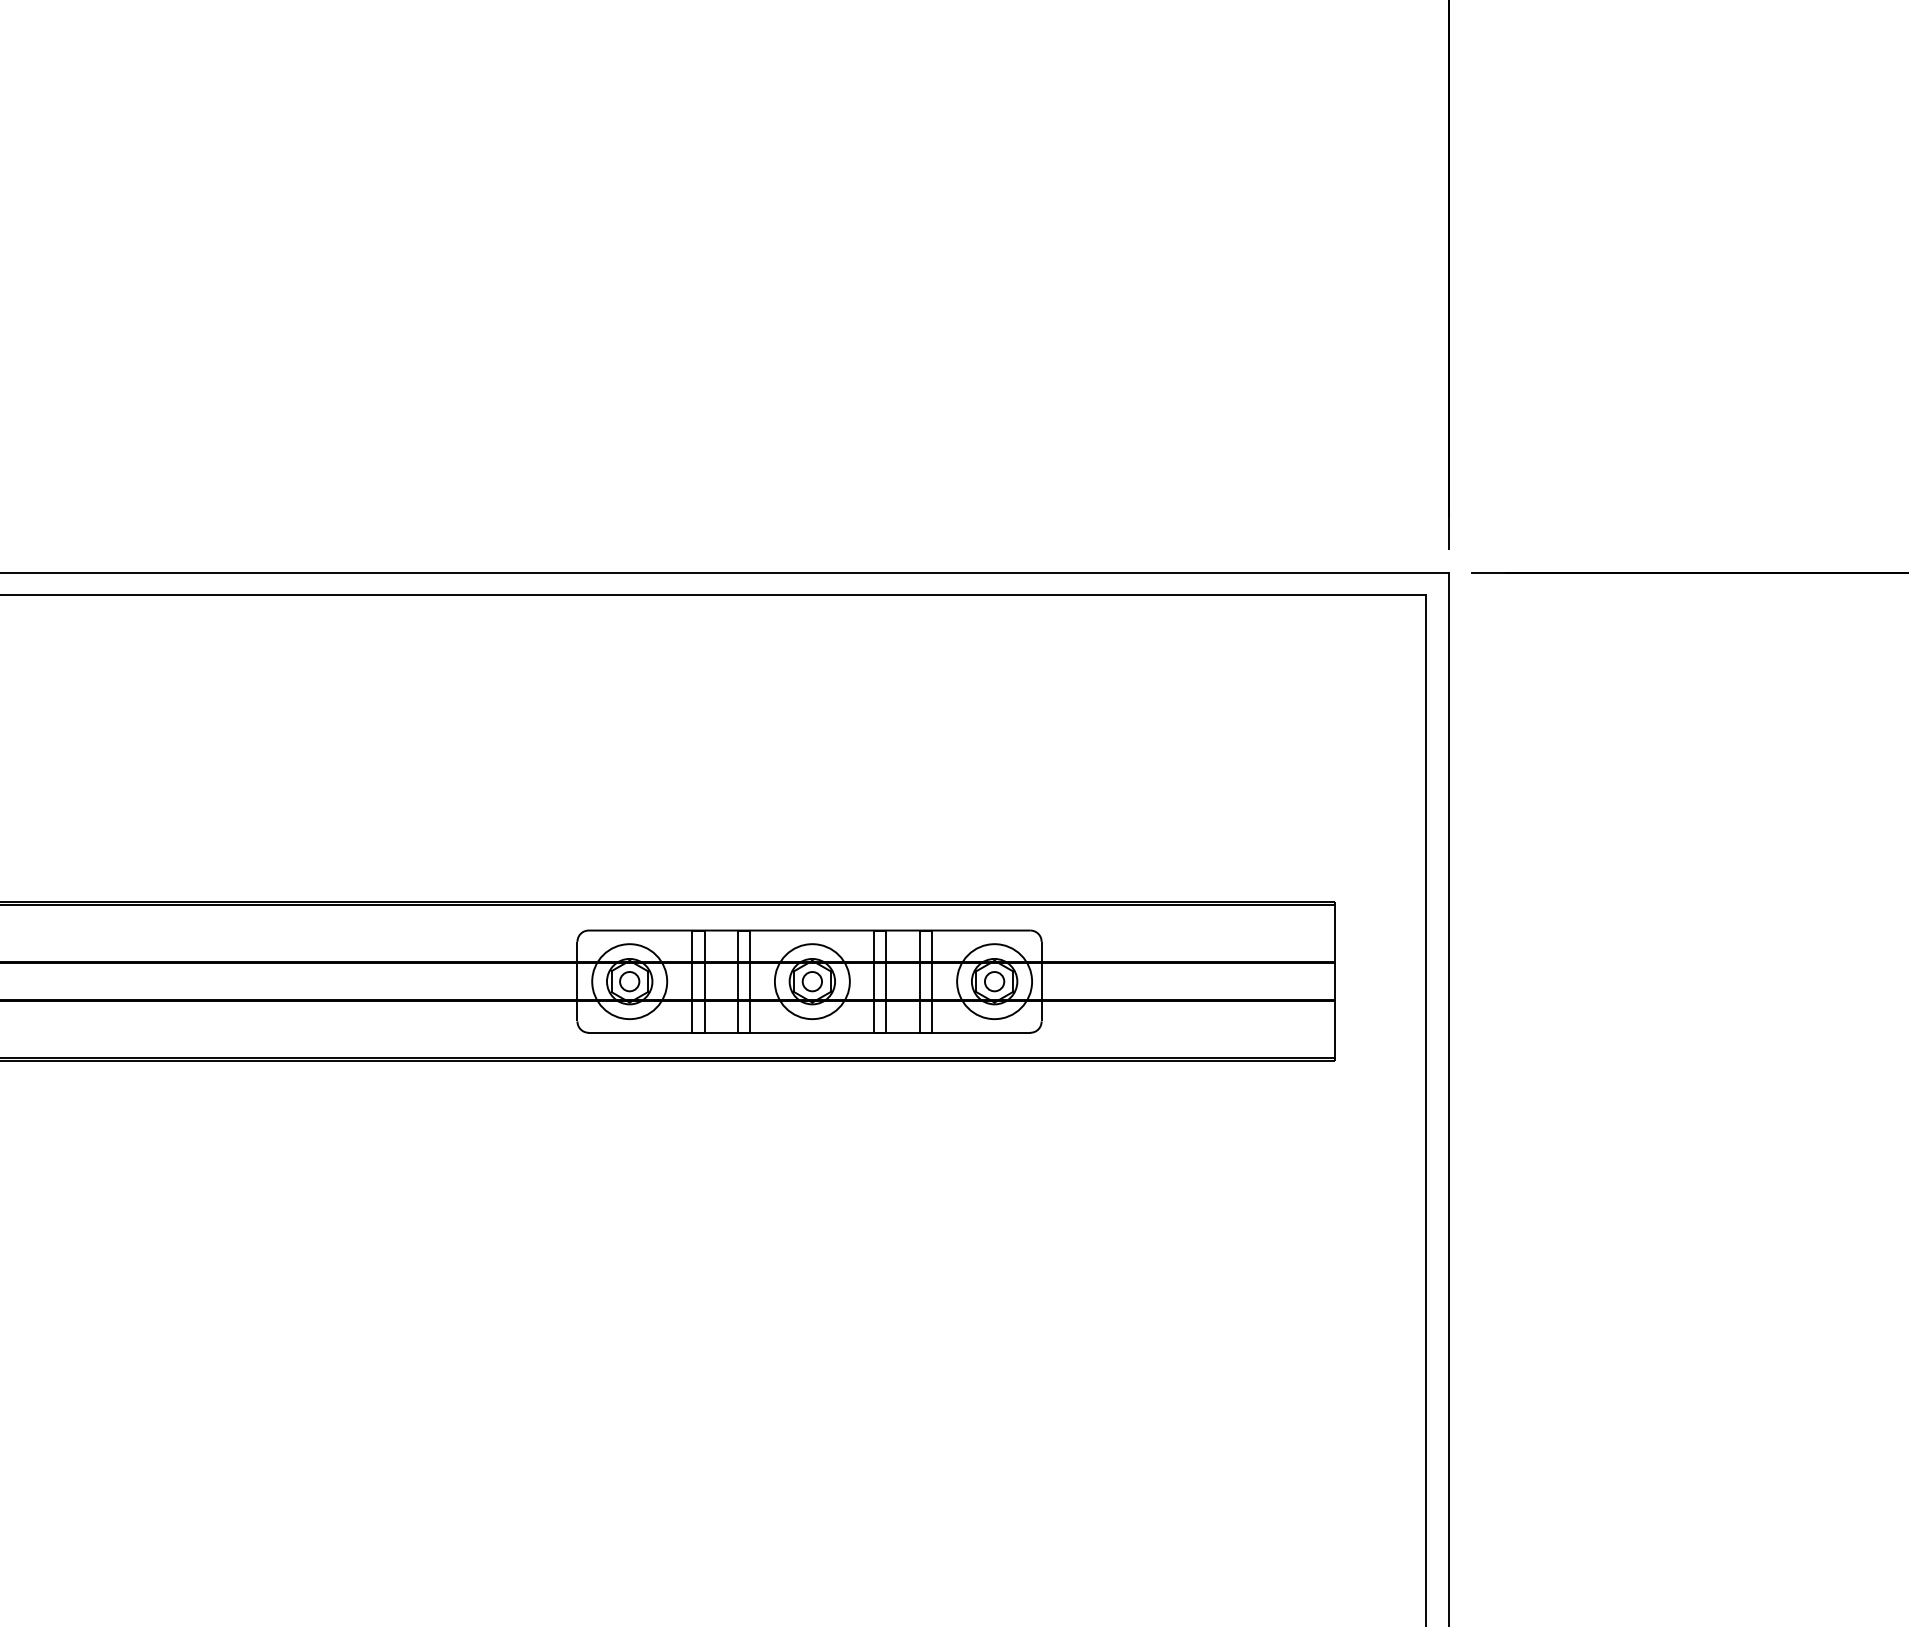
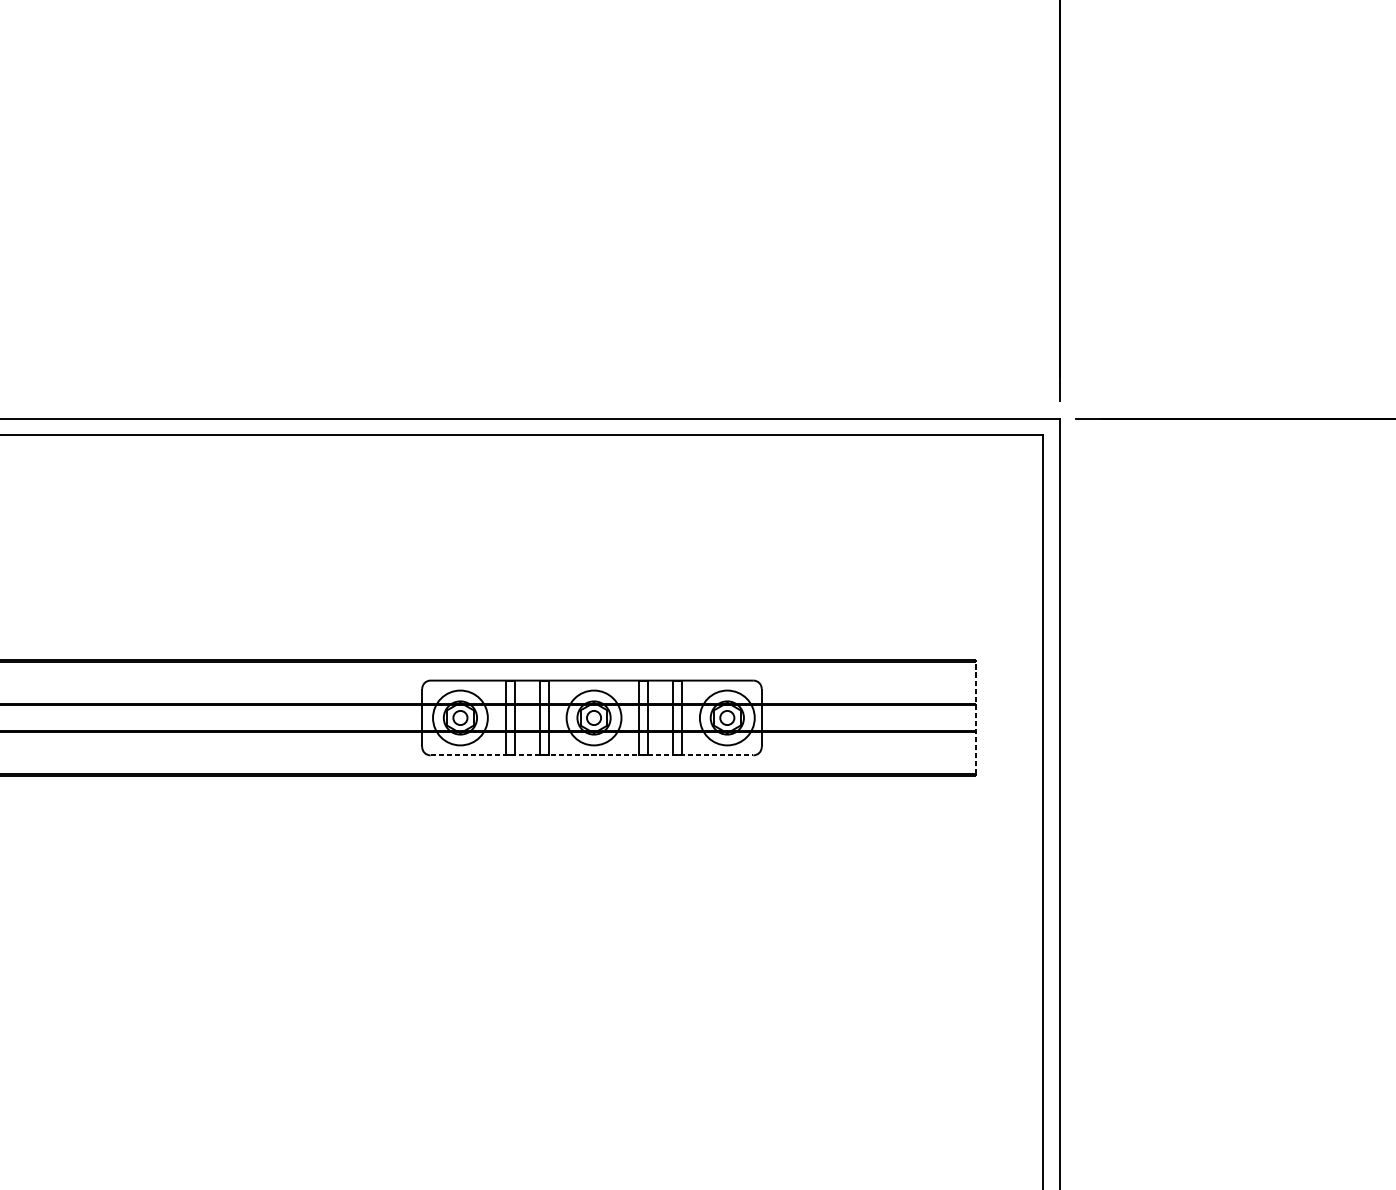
line: (1335, 981) -> (976, 717), solid -> dashed
line: (809, 1032) -> (591, 755), solid -> dashed

